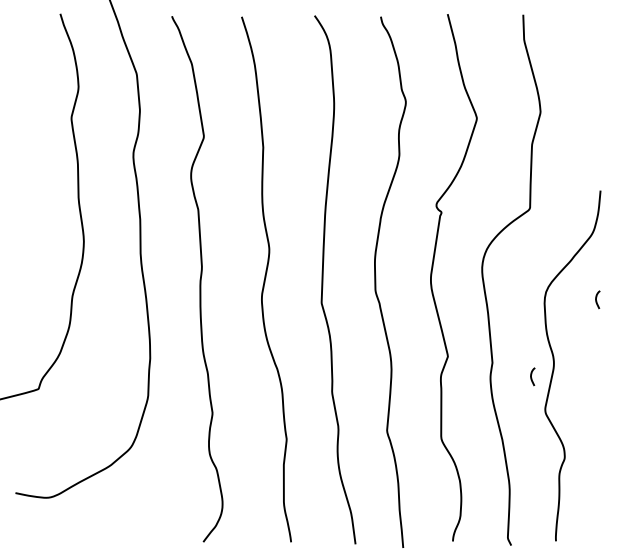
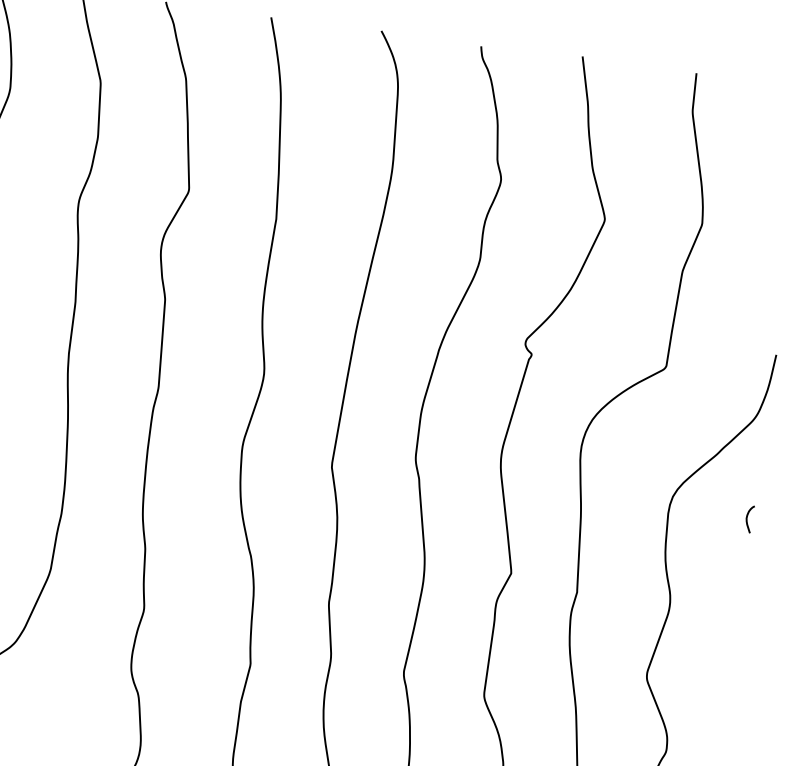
curve: (531, 376) -> (633, 620), removed

